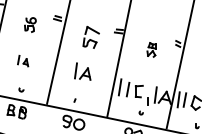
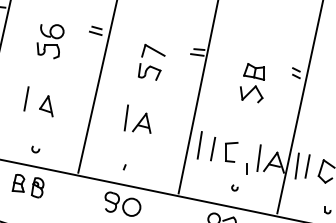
part: (30, 24) -> (50, 40), size x1.43
part: (151, 49) -> (251, 82), size x1.67
part: (22, 60) -> (37, 100), size x1.67

